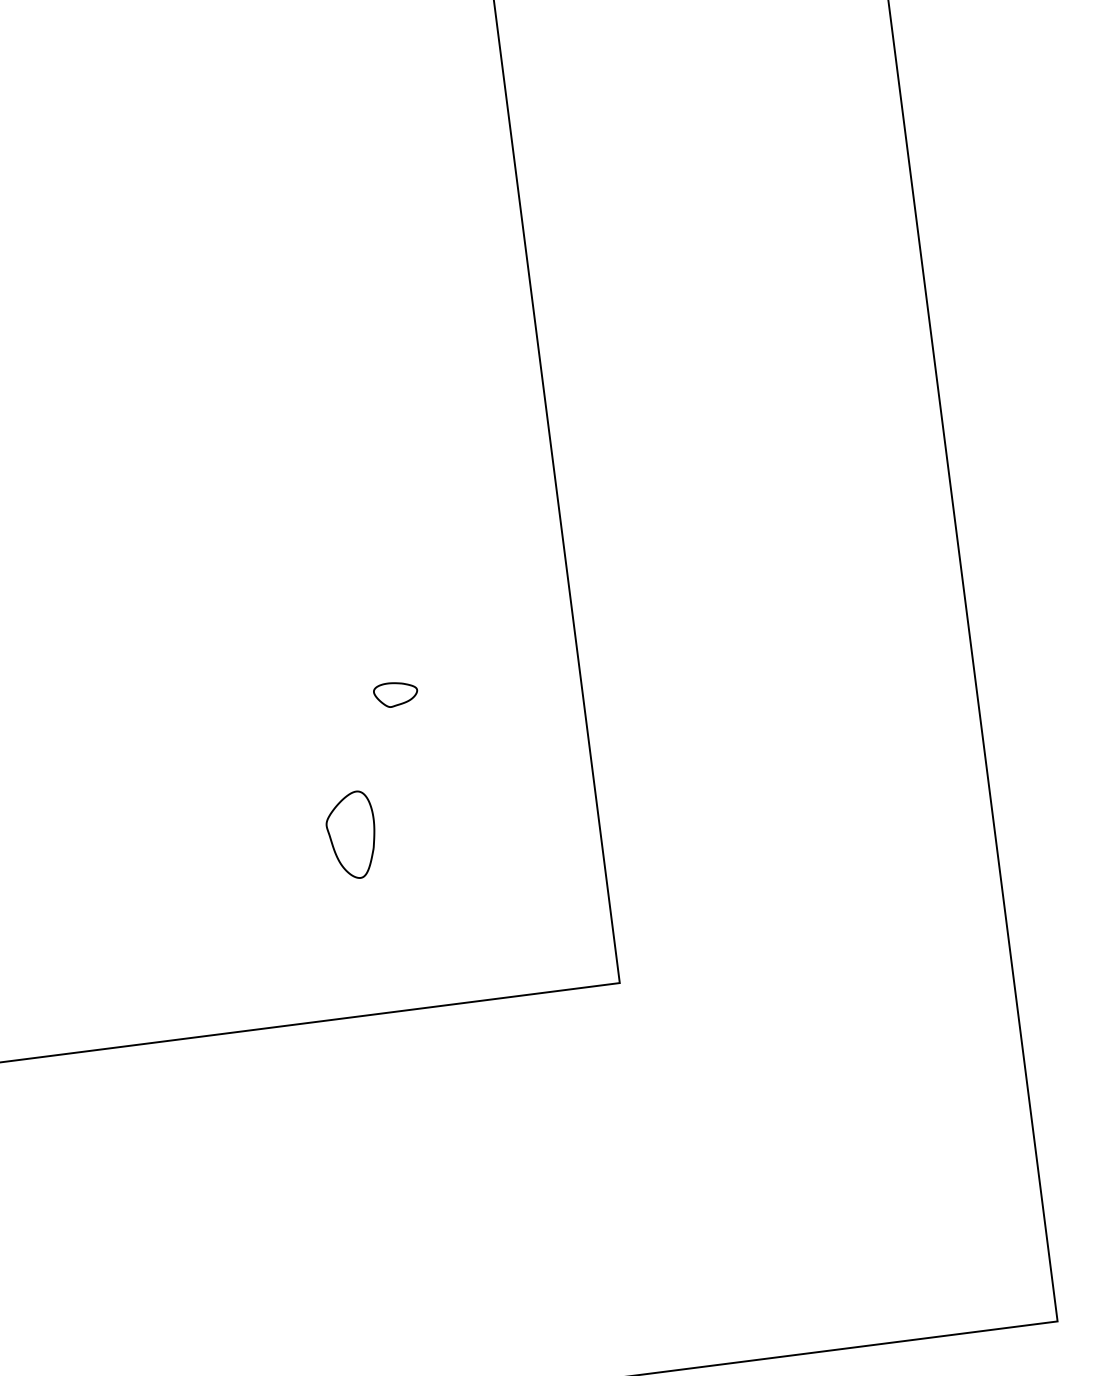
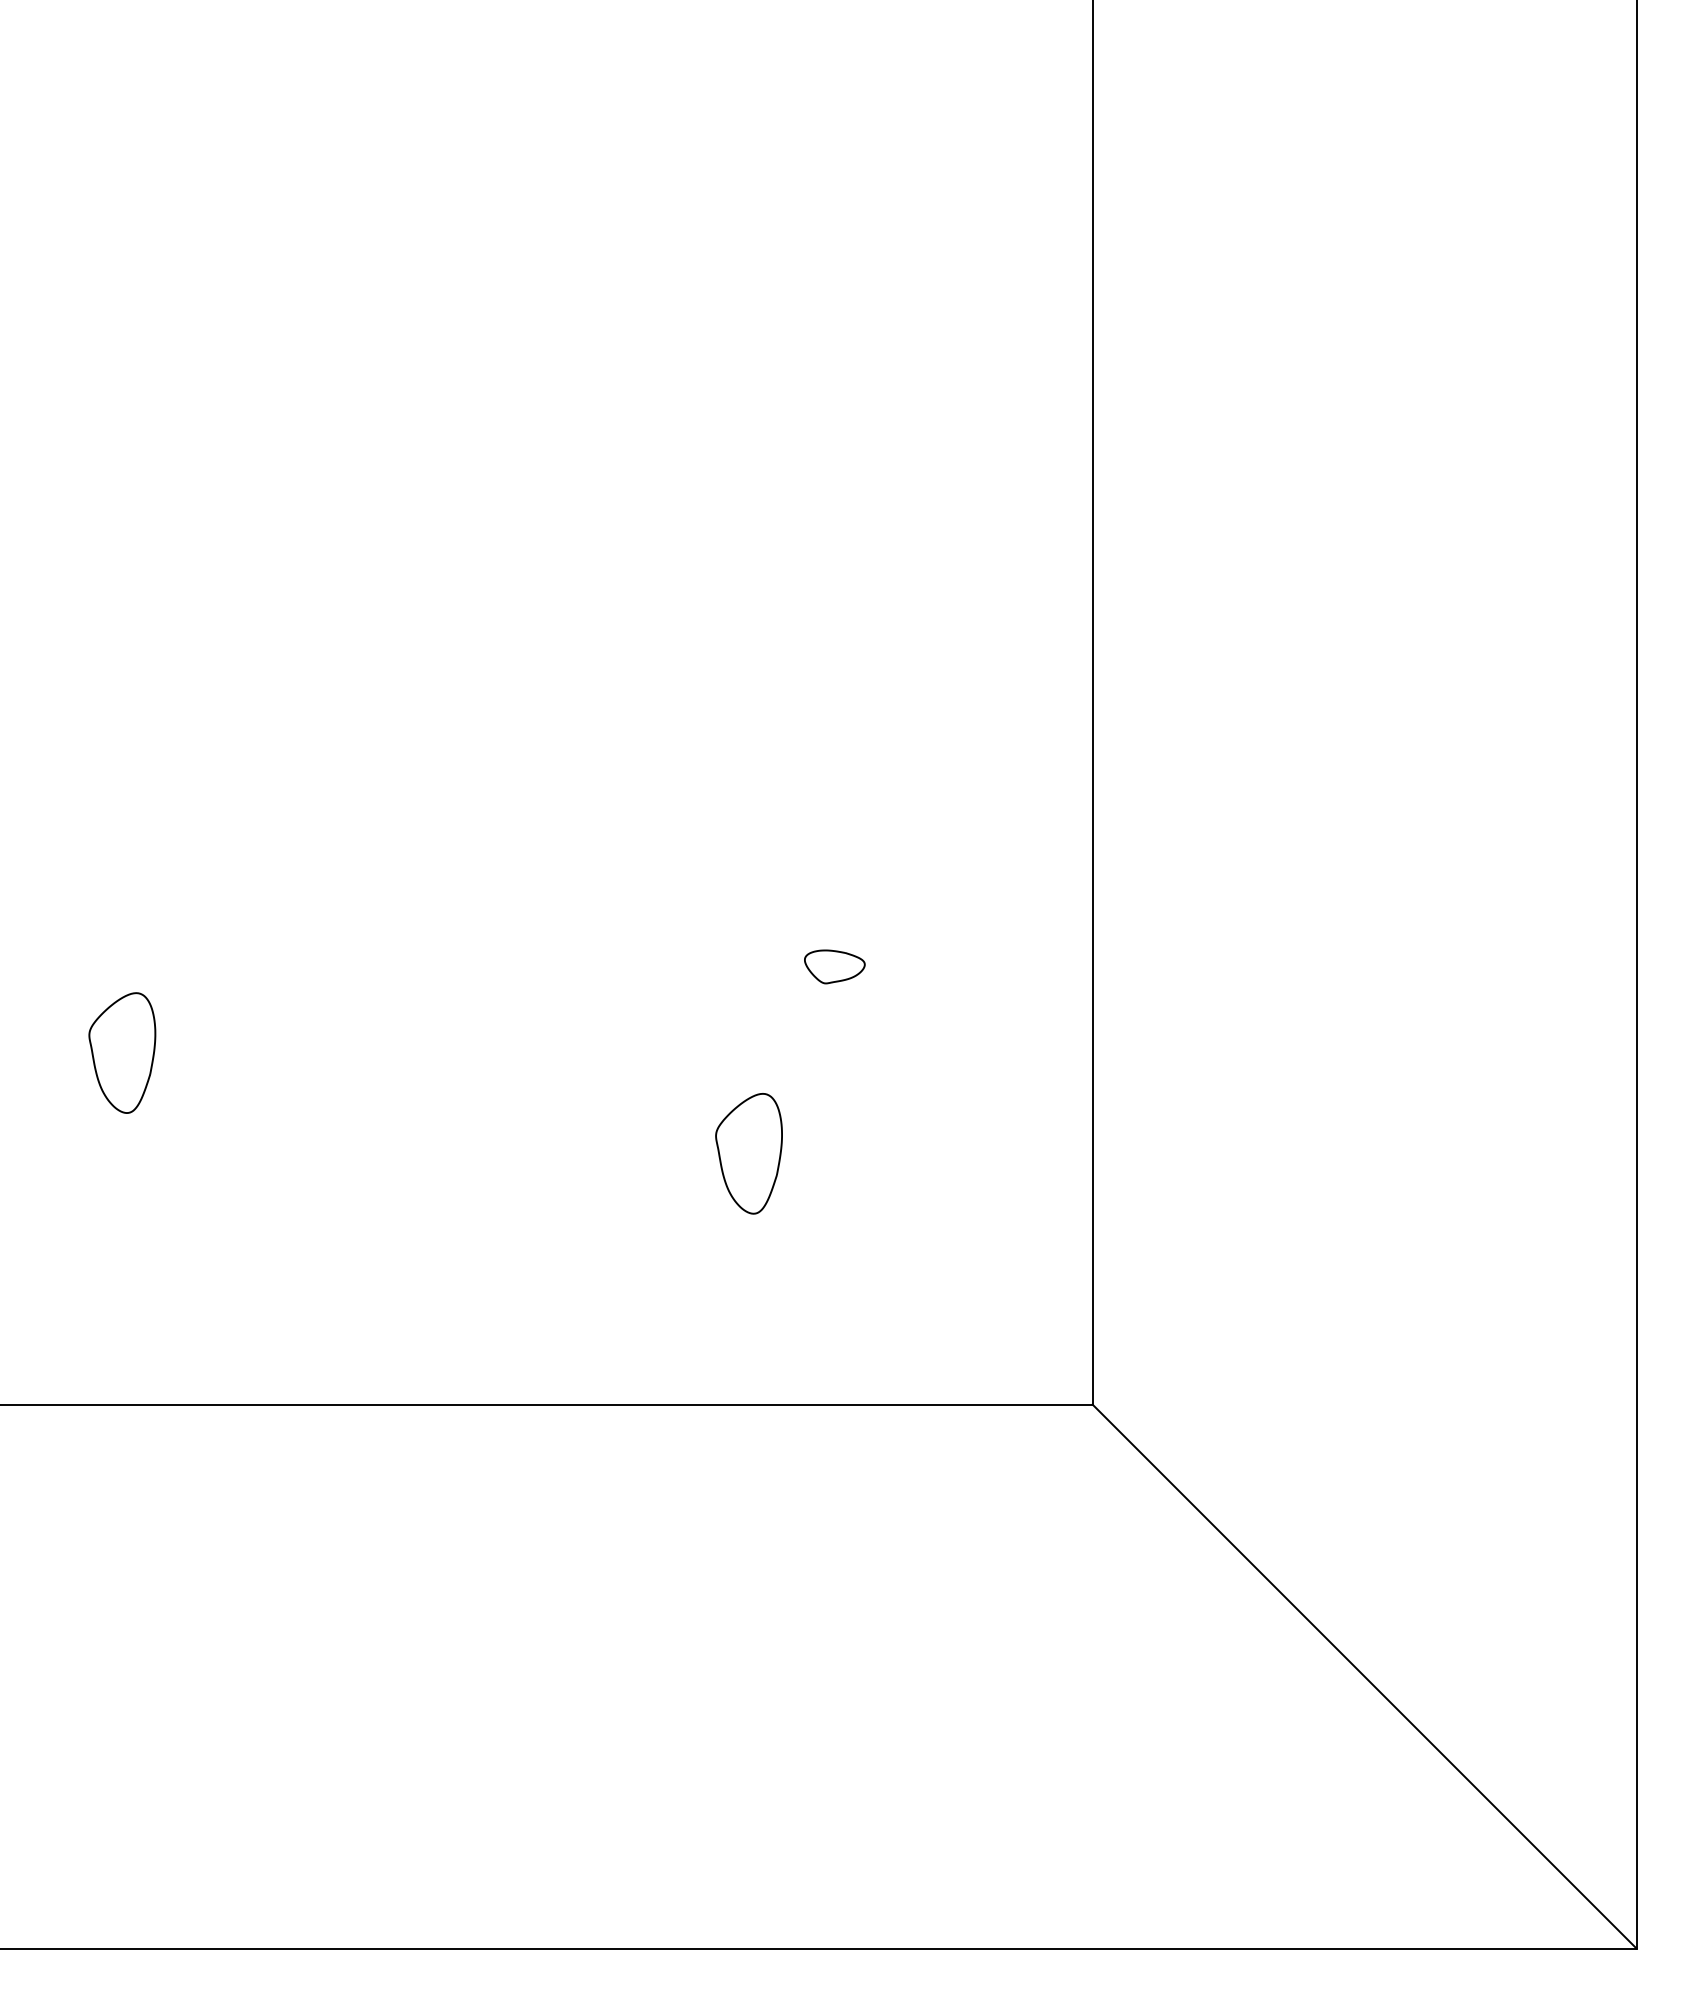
line: (838, 1152) -> (1364, 1676), added

